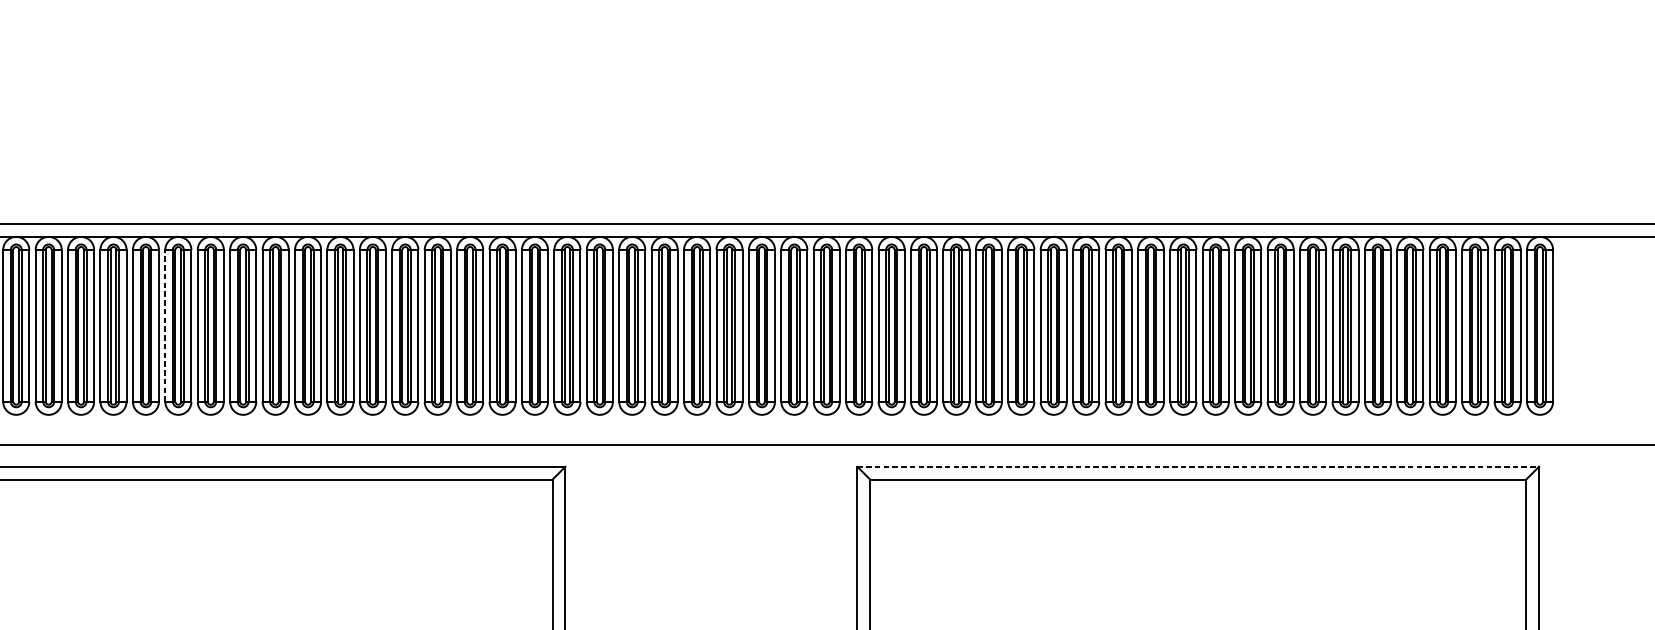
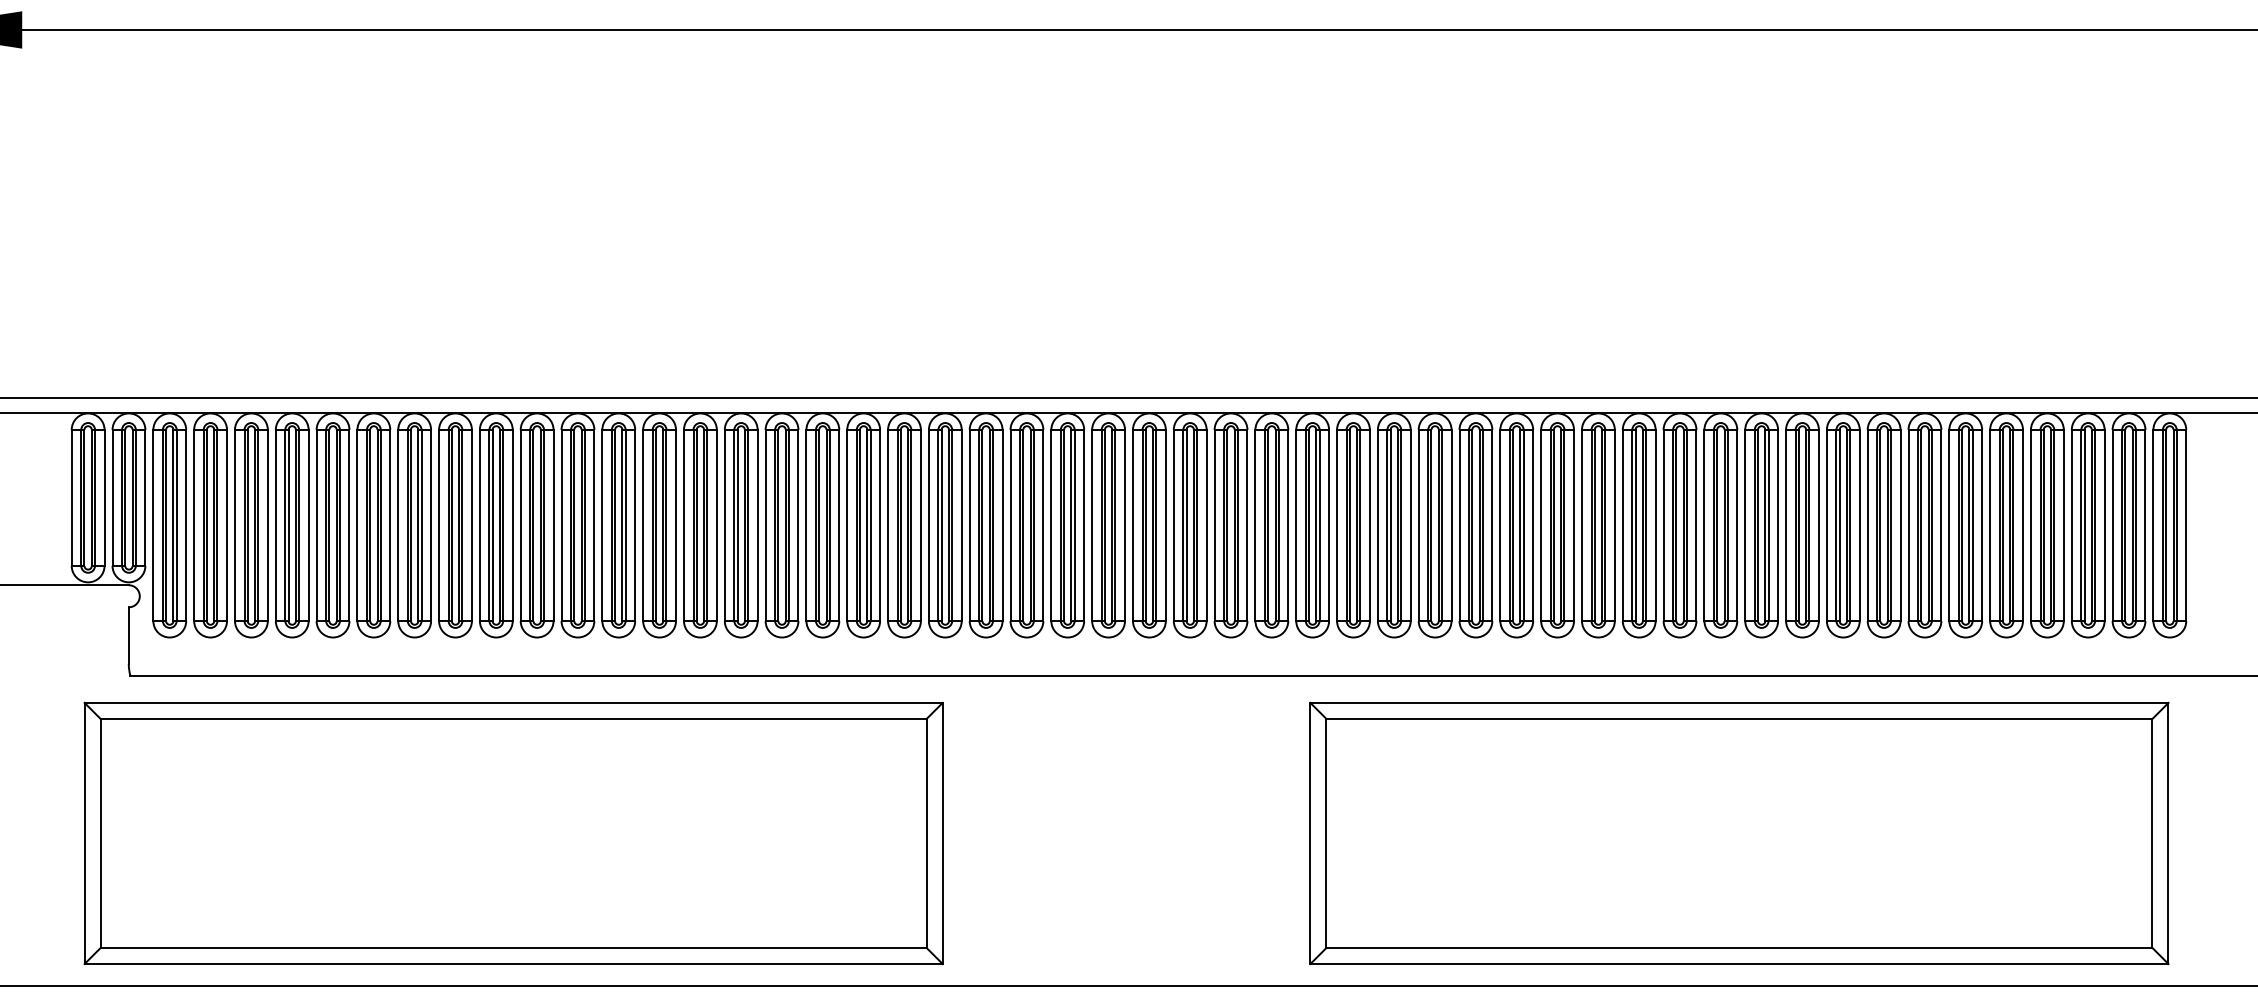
line: (165, 325) -> (439, 525), dashed -> solid
line: (1198, 466) -> (1739, 702), dashed -> solid

